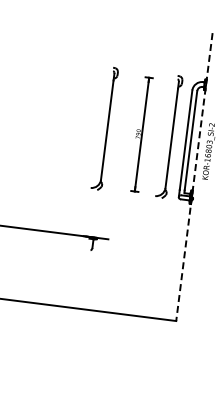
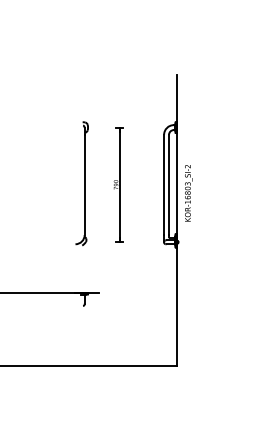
part: (168, 136) -> (146, 183), removed
line: (194, 177) -> (177, 220), dashed -> solid

